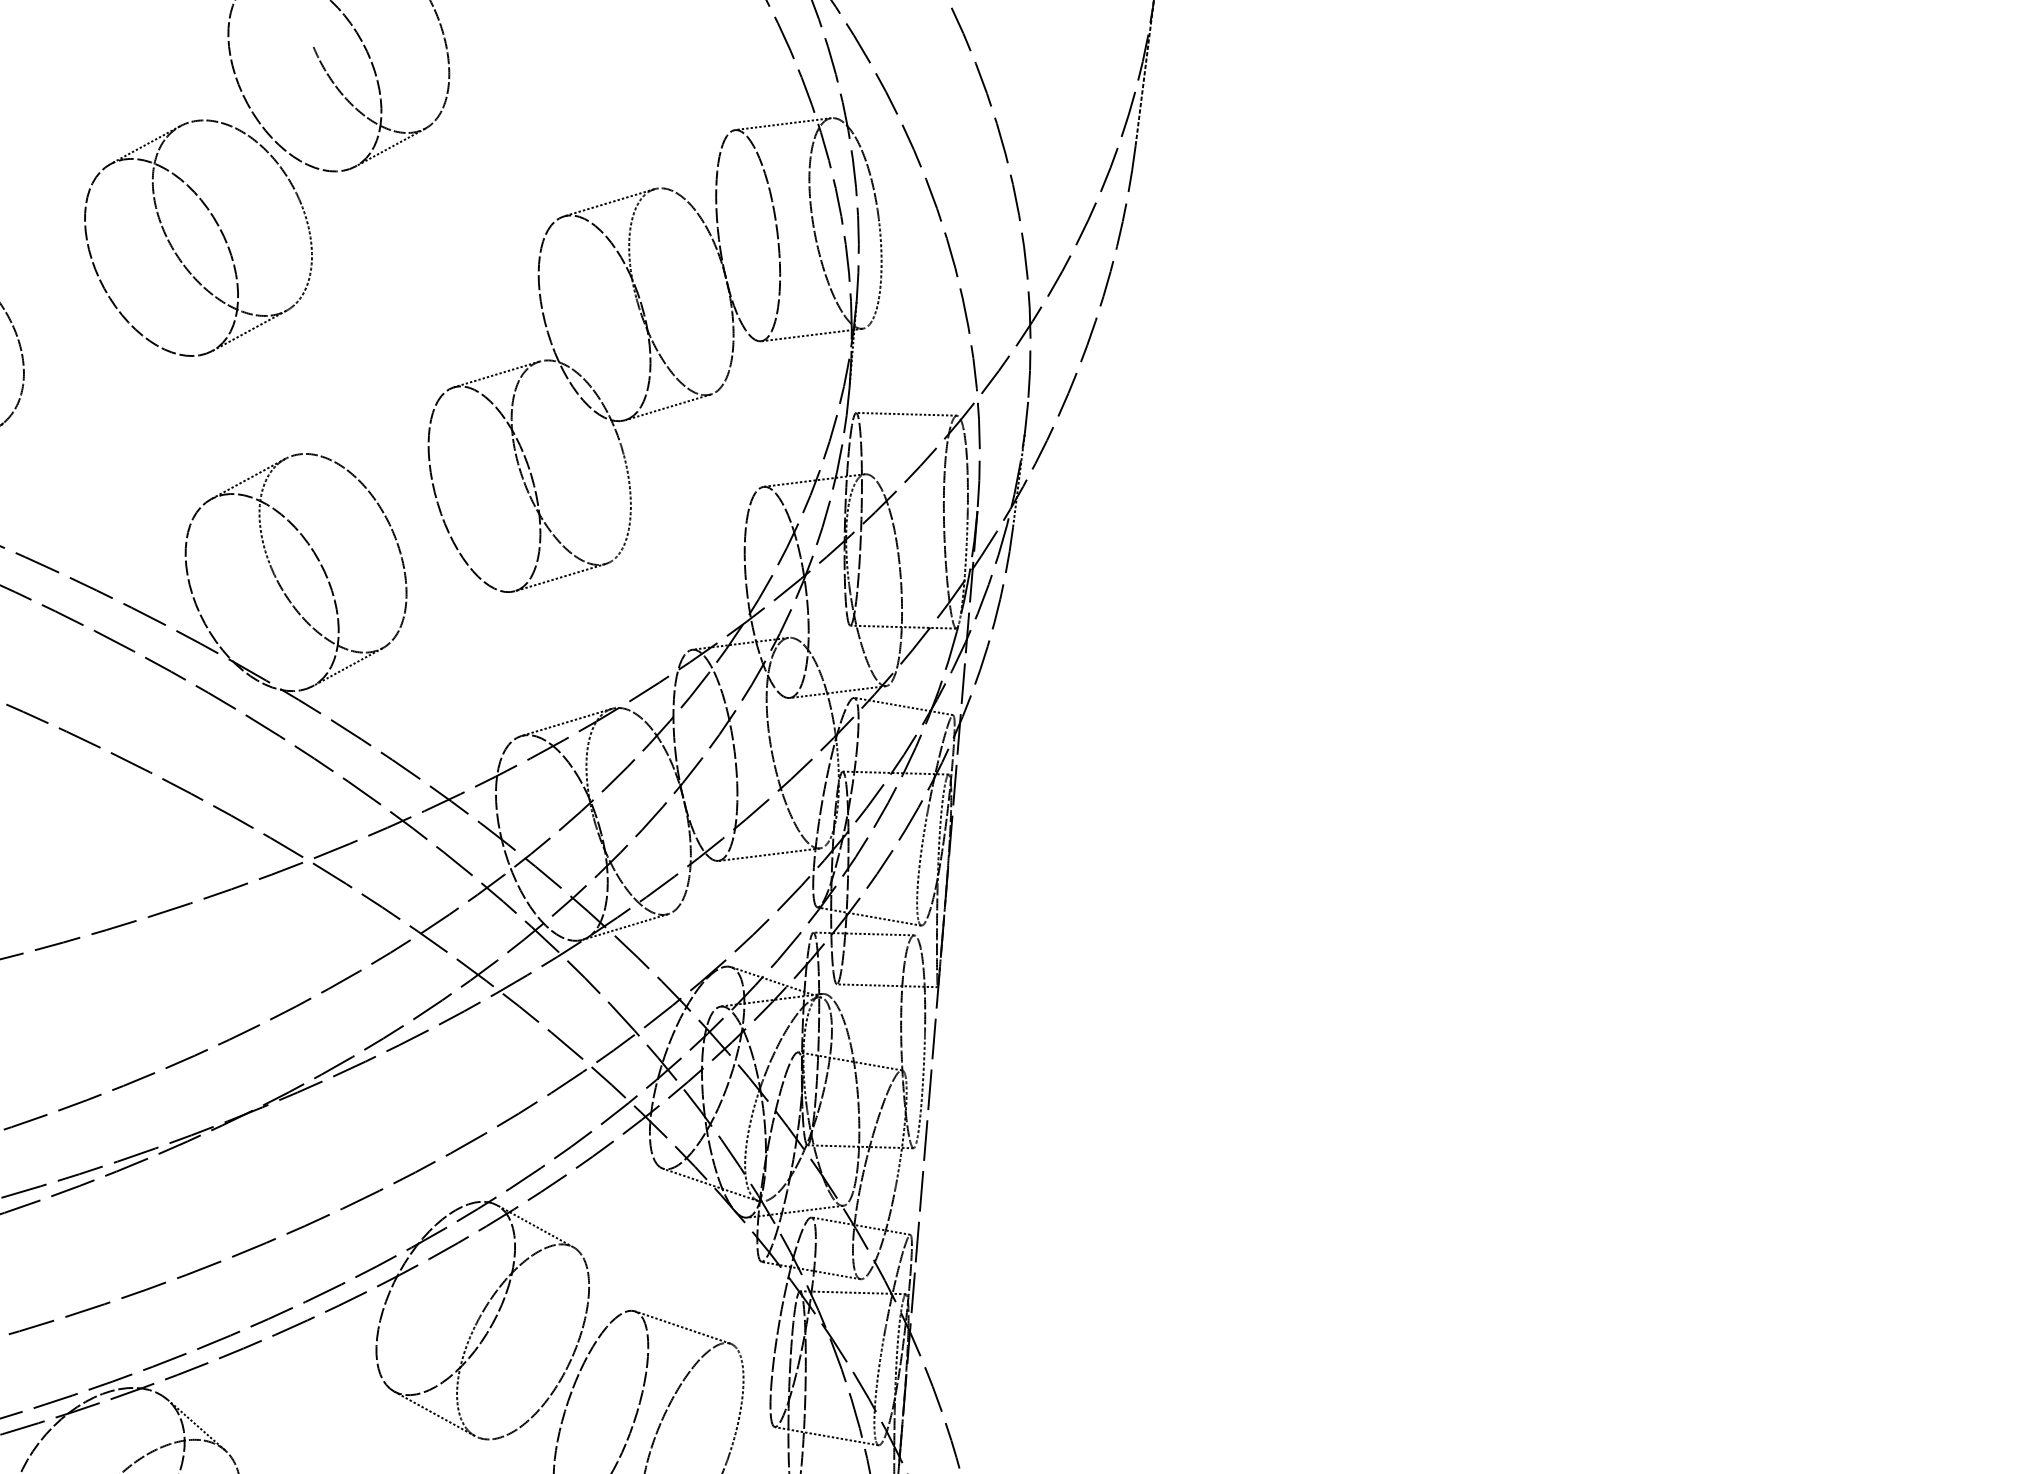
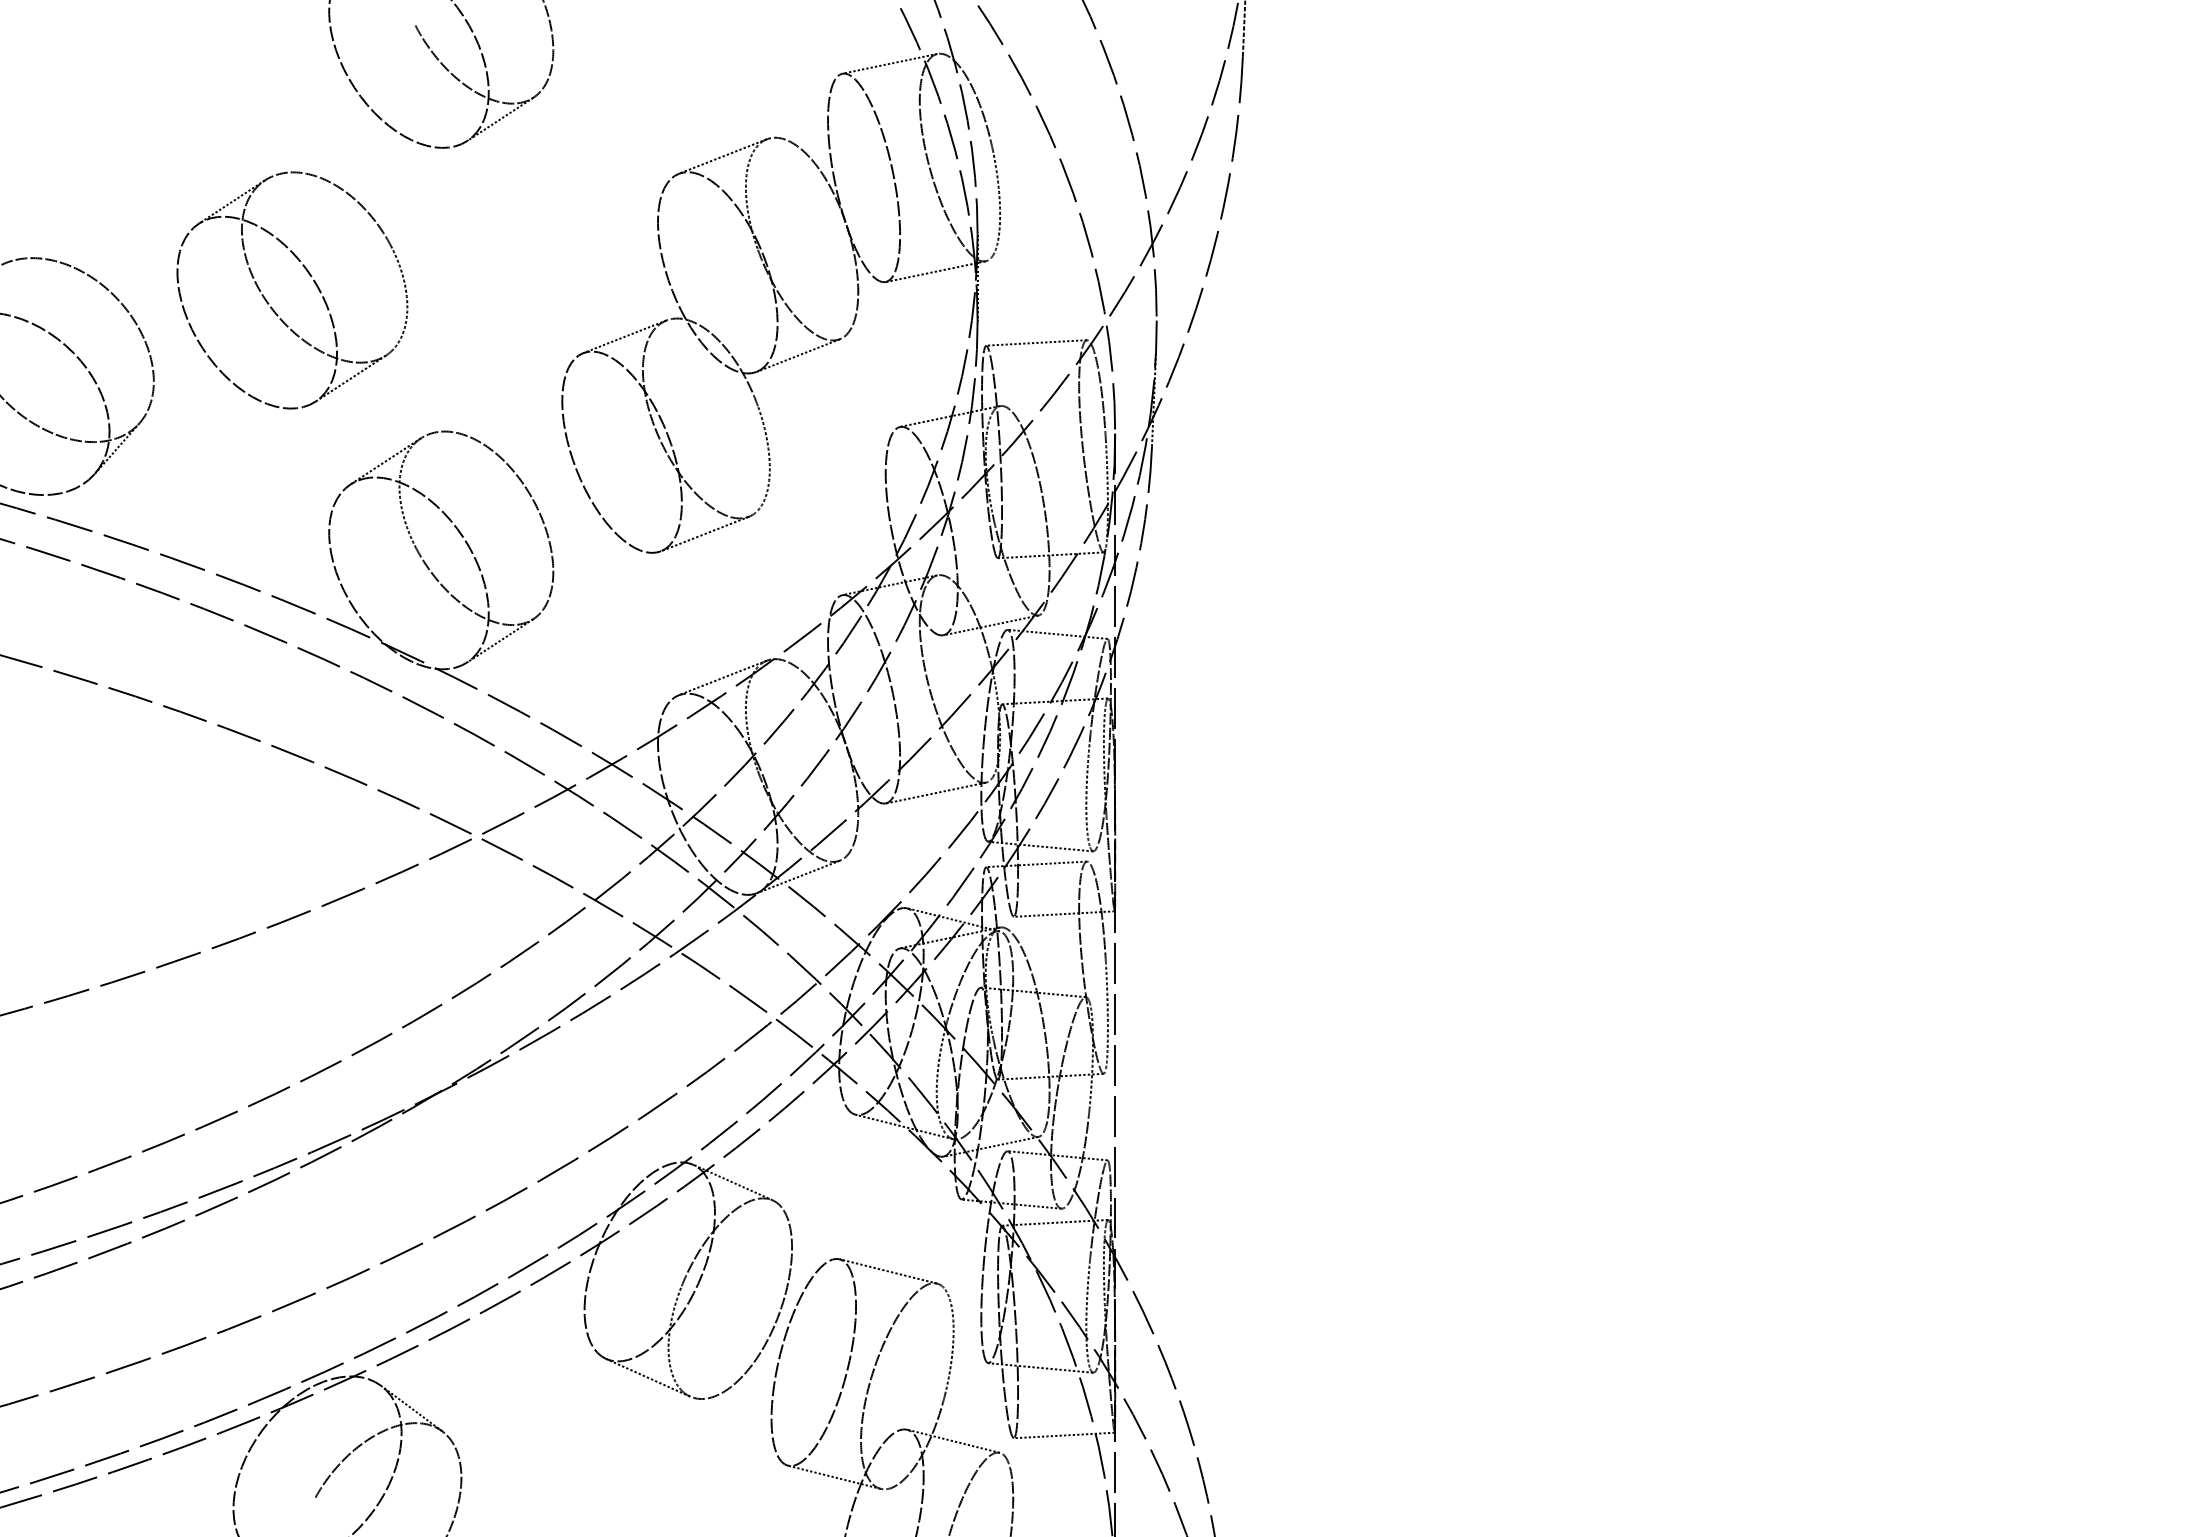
part: (215, 223) -> (308, 274), moved

